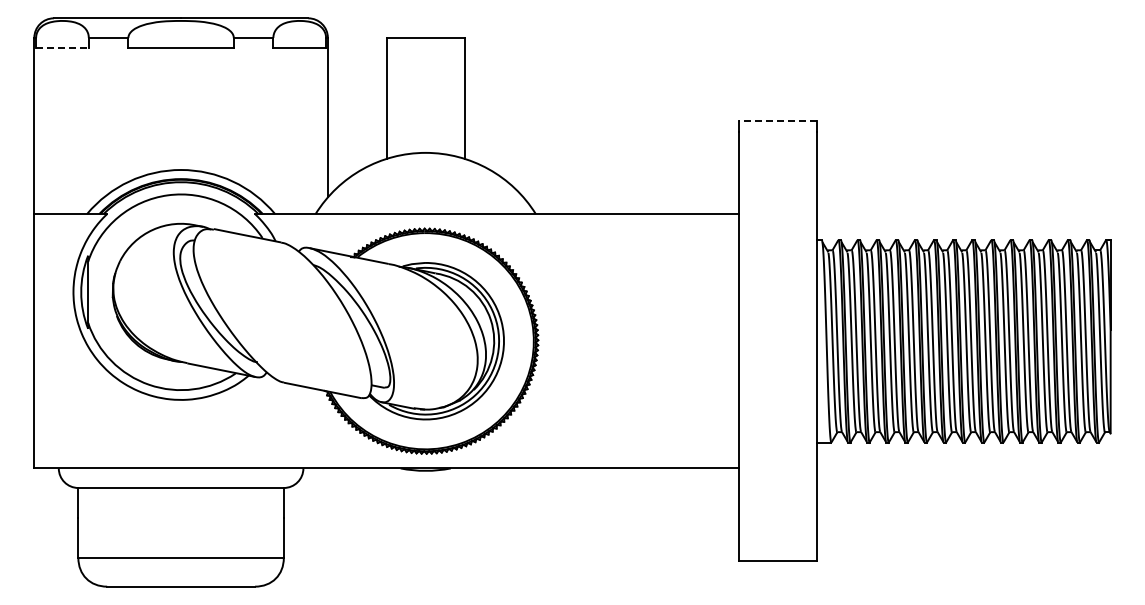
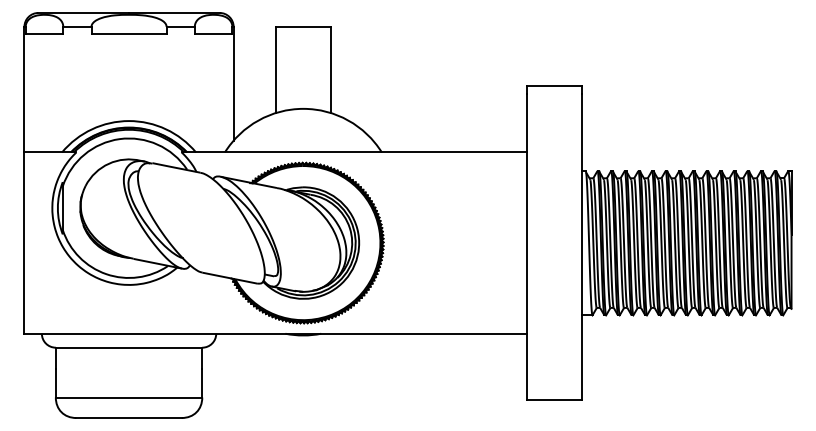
line: (62, 47) -> (44, 33), dashed -> solid
line: (777, 121) -> (554, 86), dashed -> solid

